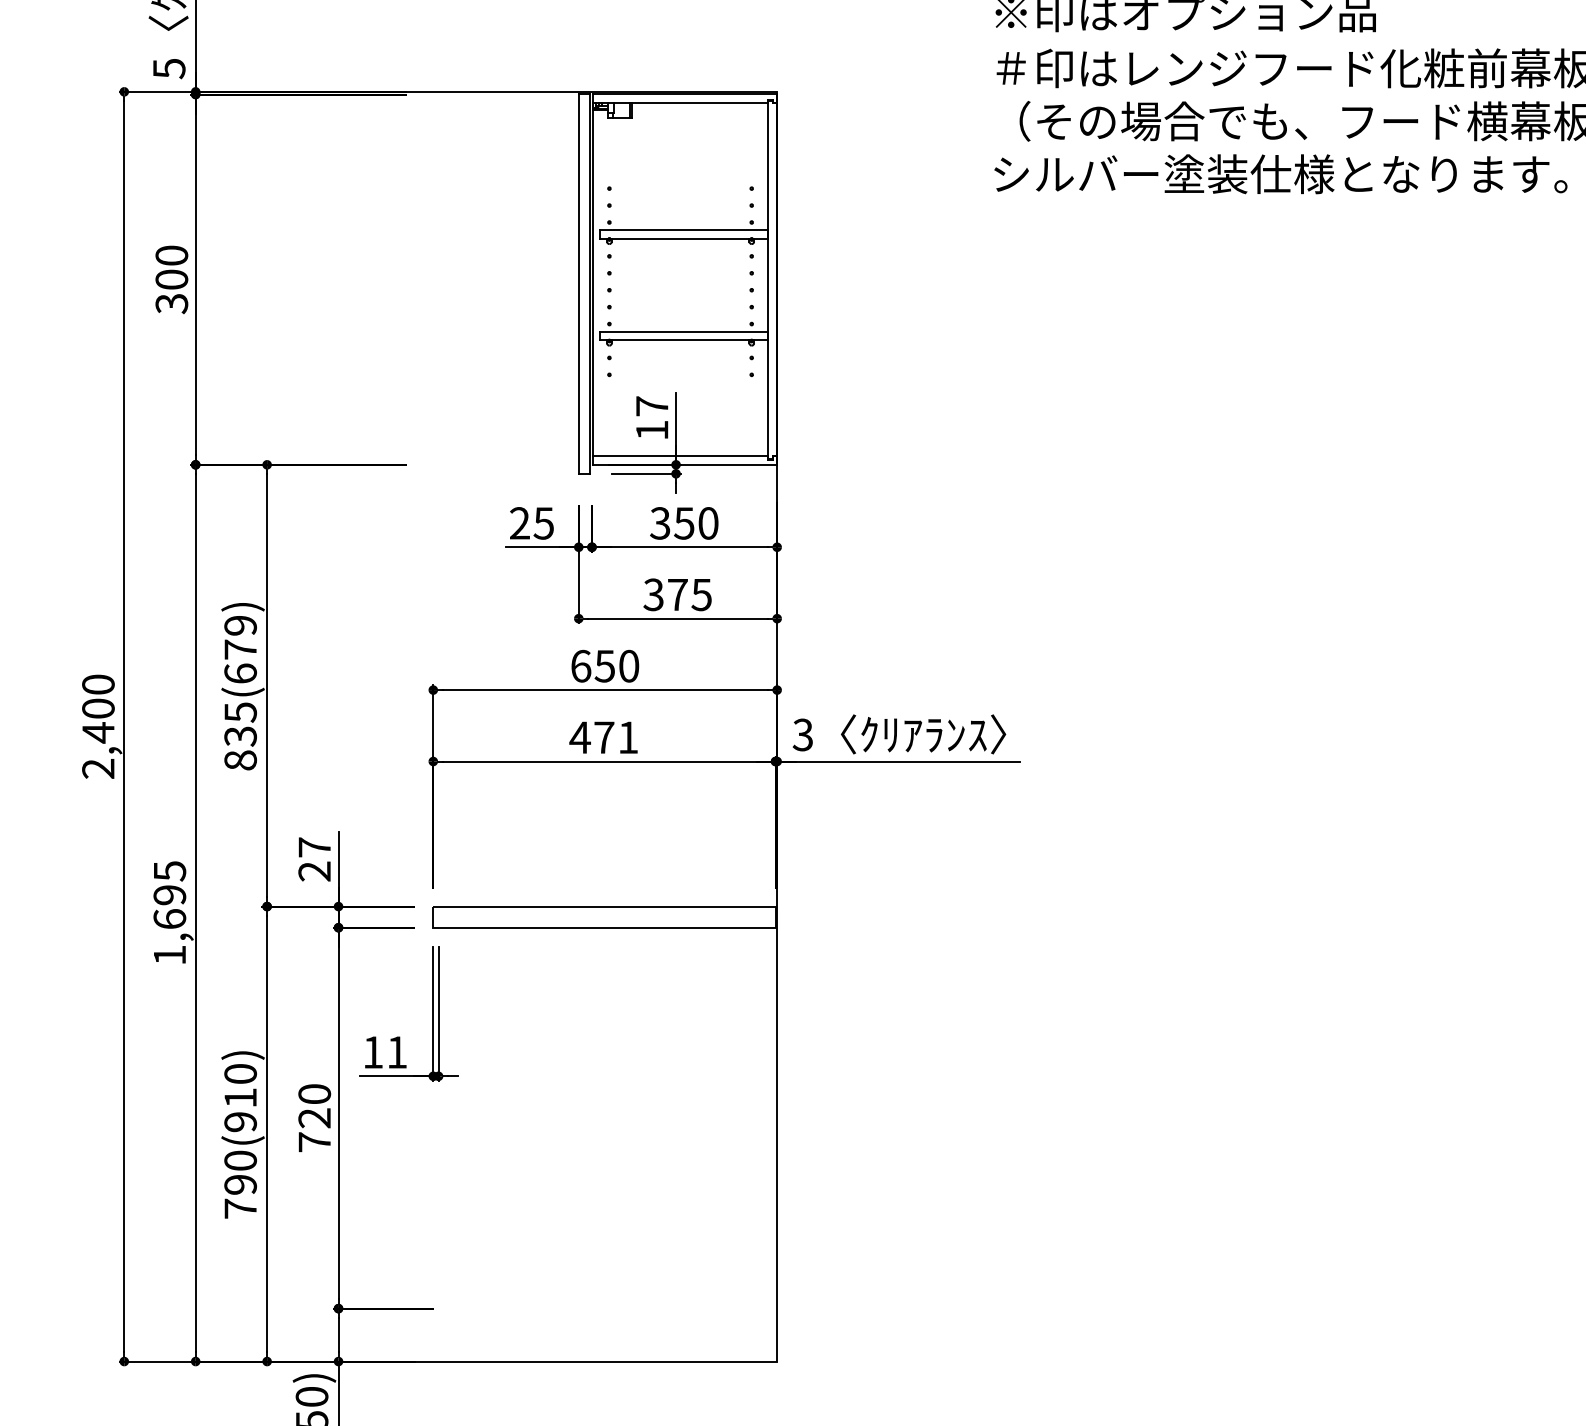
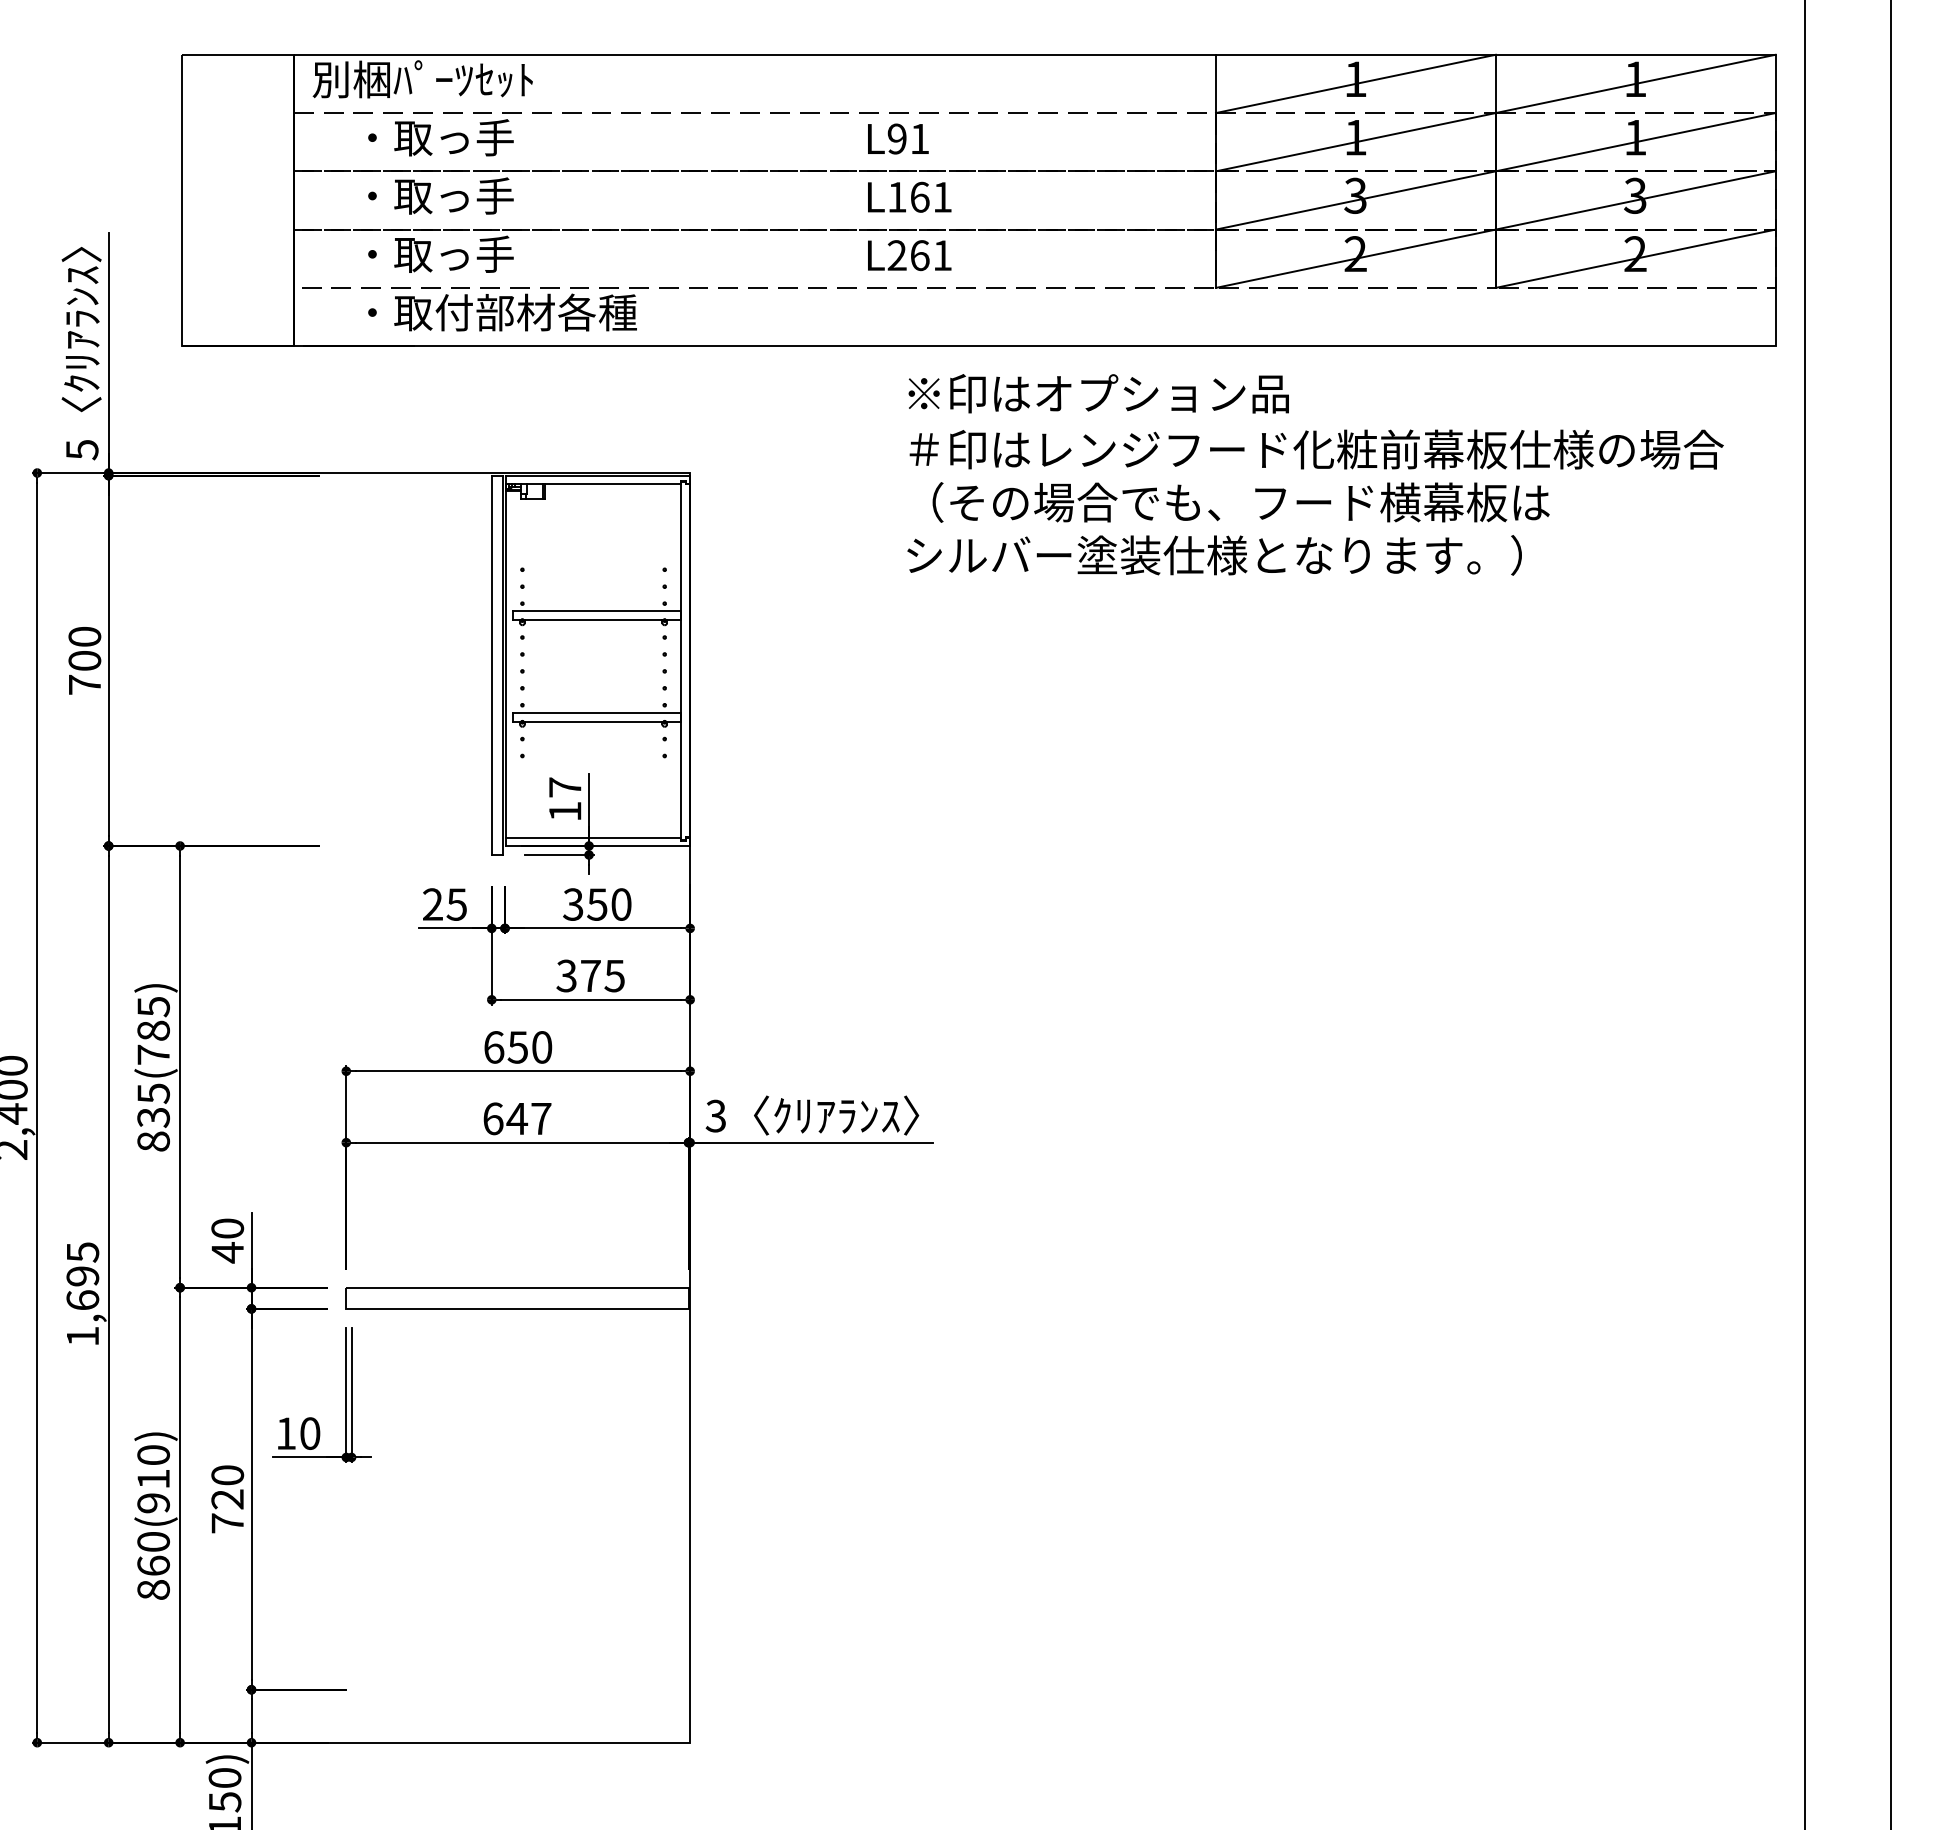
text: (171, 303) -> (84, 684), 300 -> 700
text: (240, 649) -> (153, 1030), 835(679) -> 835(785)
text: (603, 737) -> (516, 1118), 471 -> 647
text: (314, 859) -> (227, 1240), 27 -> 40
text: (397, 1052) -> (310, 1433), 11 -> 10
text: (240, 1196) -> (153, 1577), 790(910) -> 860(910)

